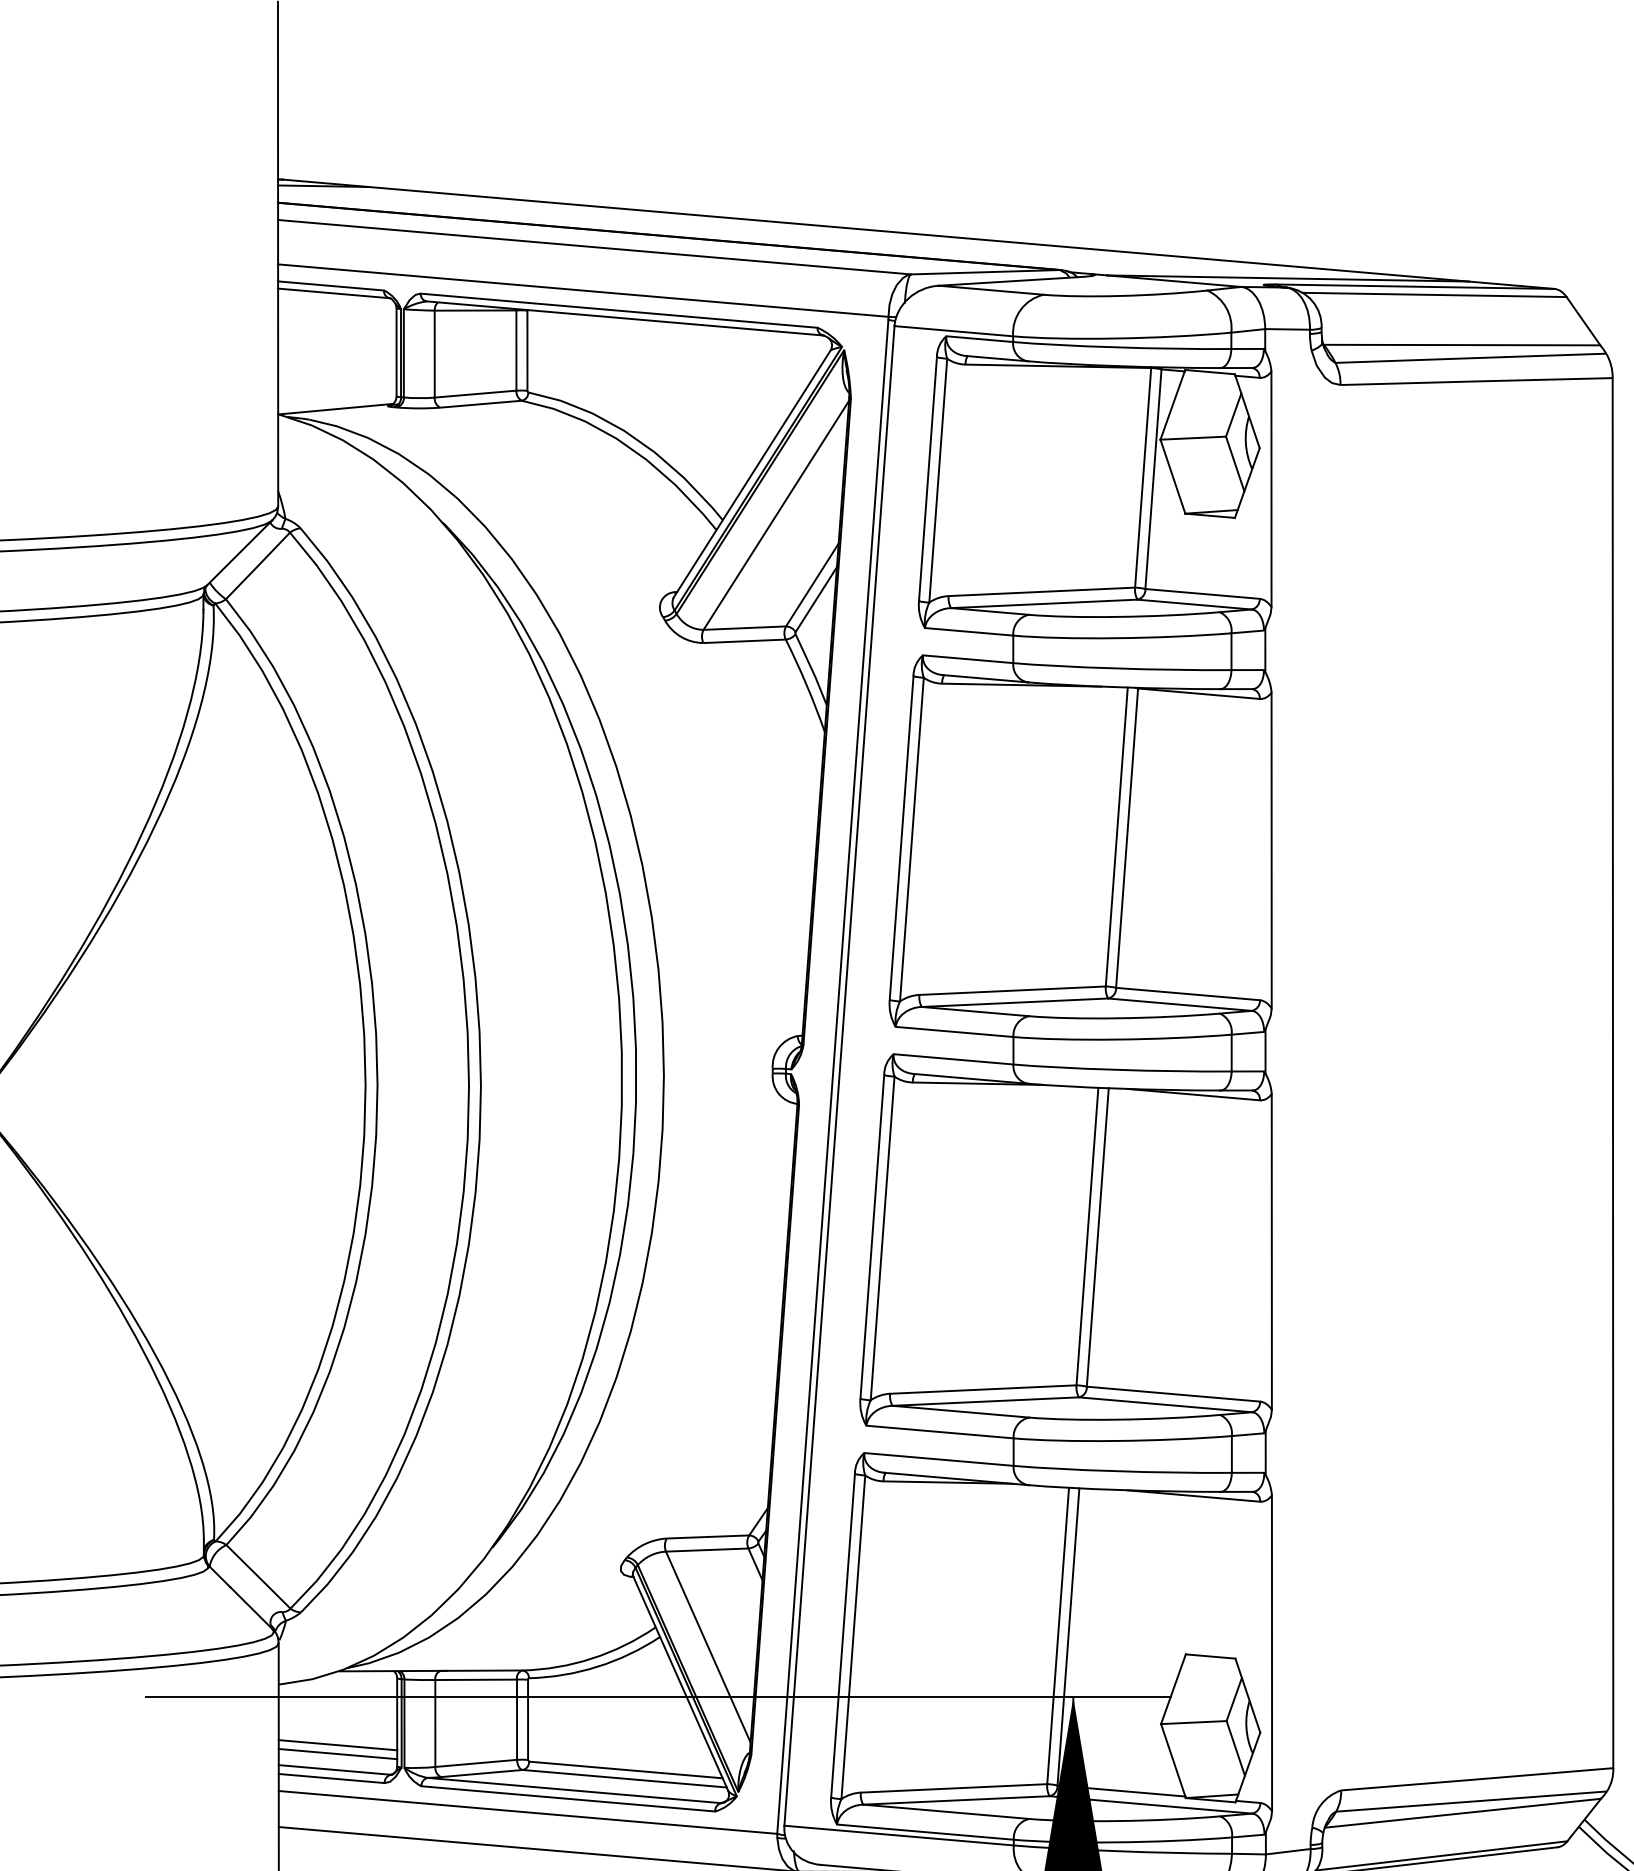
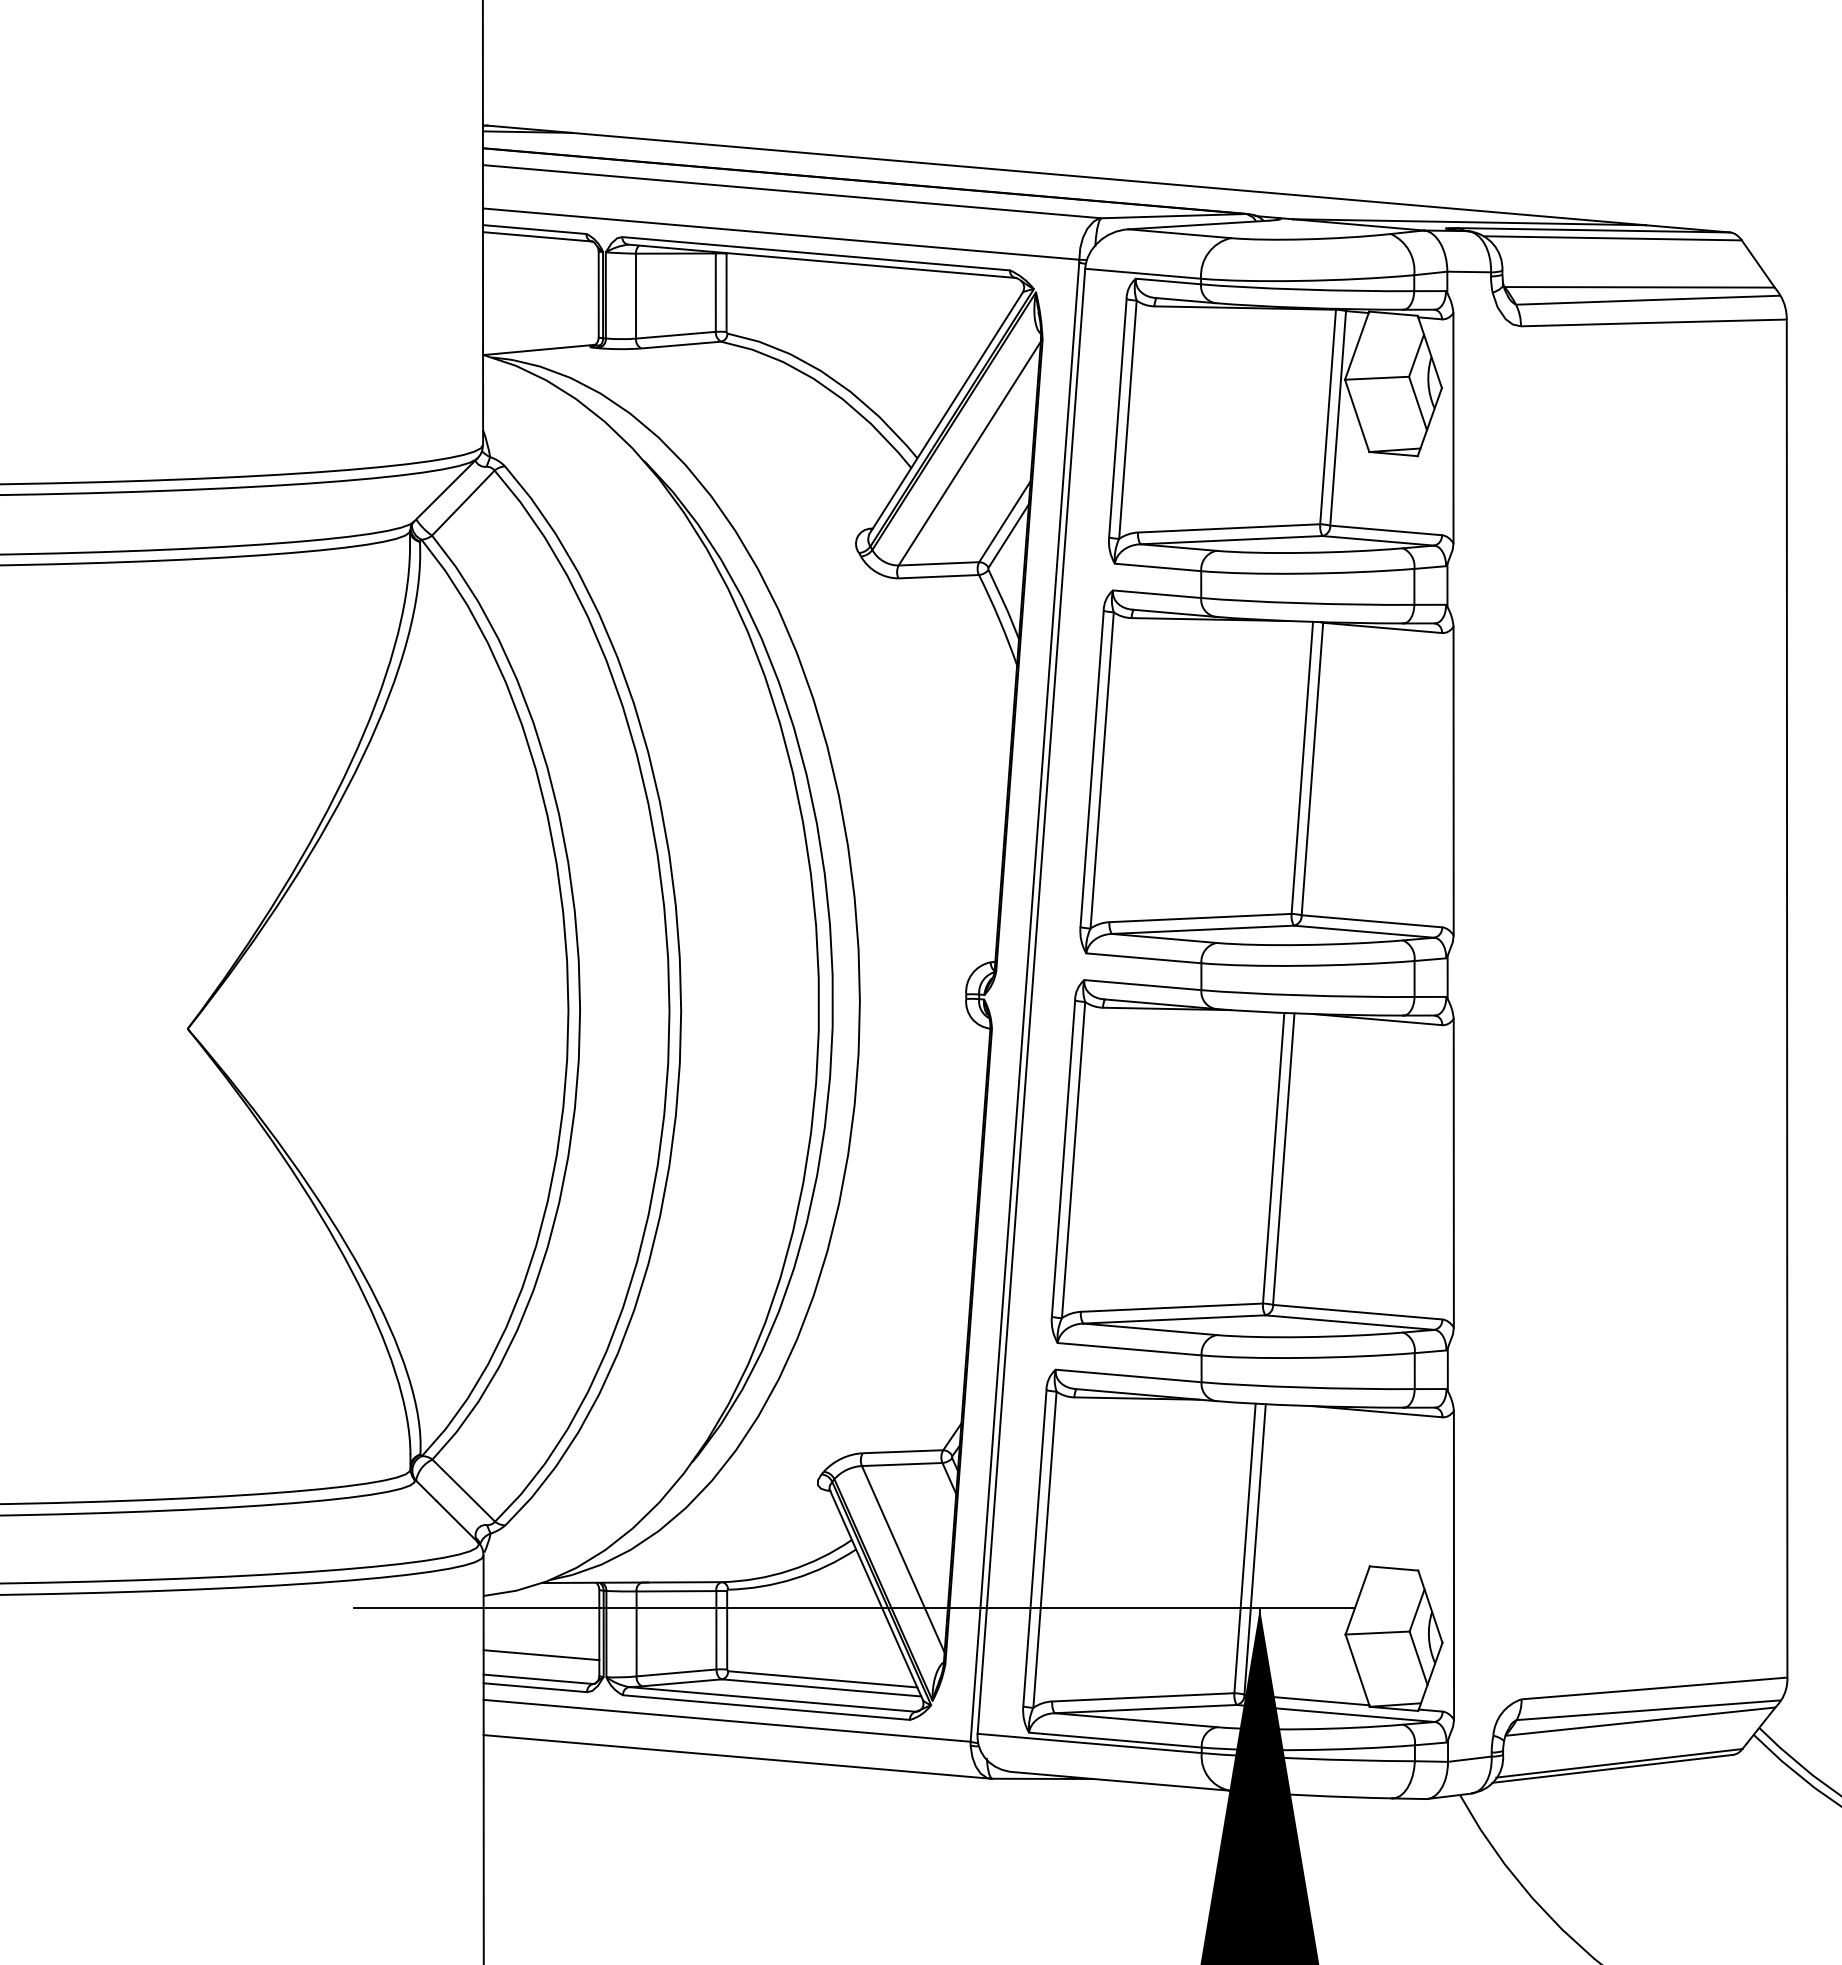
line: (337, 1753) -> (541, 1663), removed

